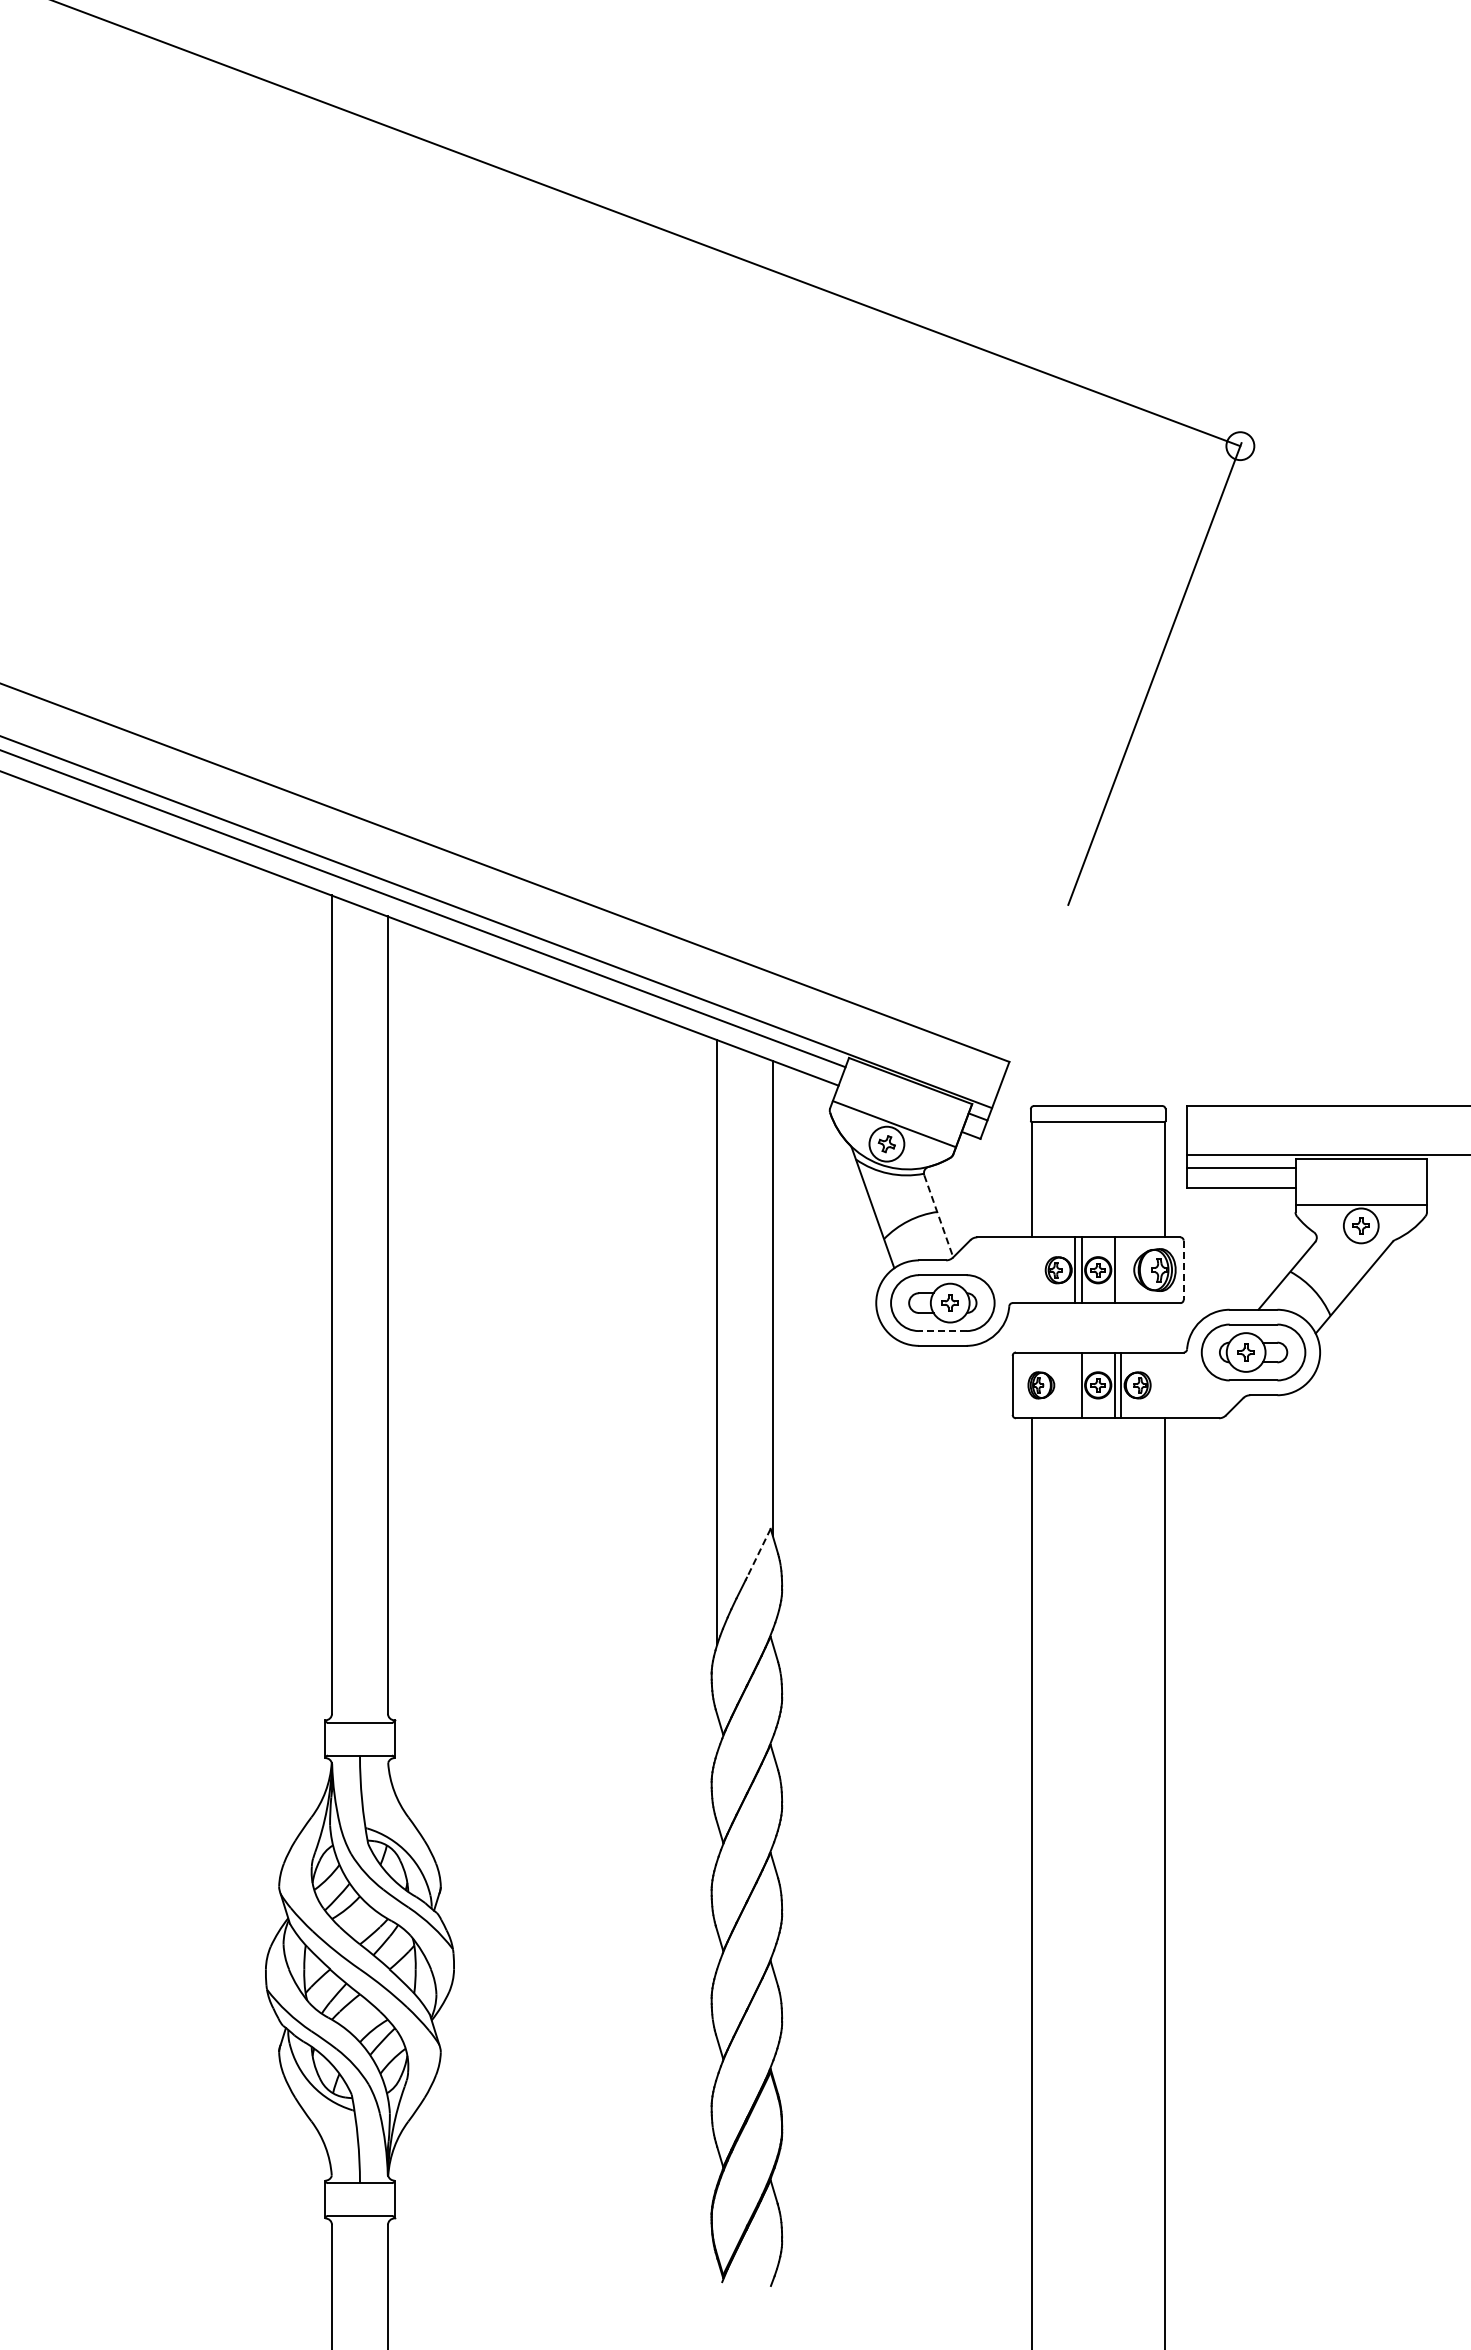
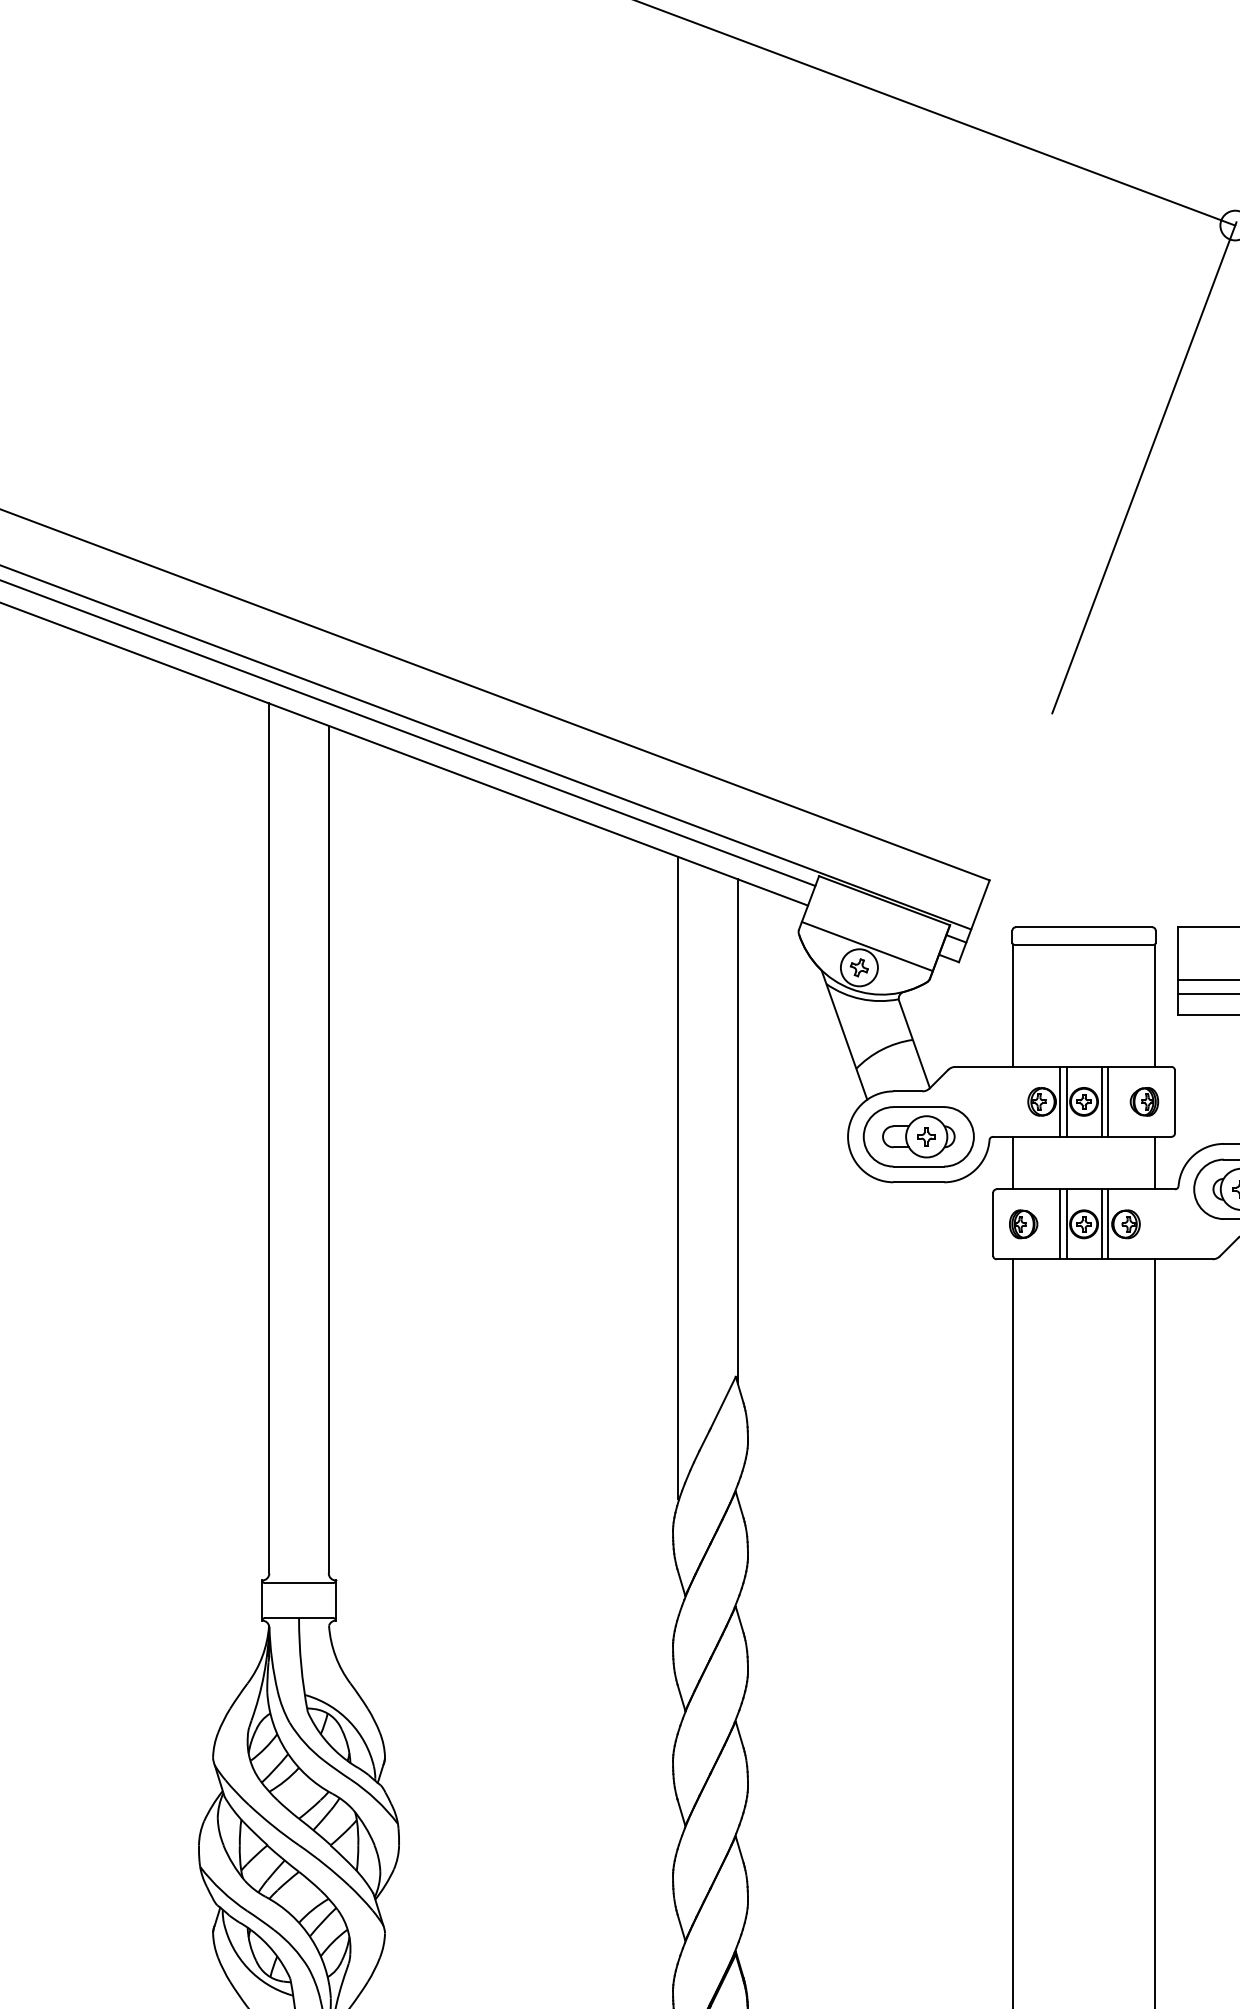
line: (938, 1216) -> (914, 1044), dashed -> solid
line: (1121, 1270) -> (1108, 1102), added
part: (1154, 1270) -> (1143, 1102), size x0.62
line: (1183, 1270) -> (1174, 1102), dashed -> solid
line: (1031, 1327) -> (1013, 1162), added
line: (1164, 1327) -> (1154, 1162), added
line: (942, 1331) -> (918, 1167), dashed -> solid
line: (1075, 1385) -> (1059, 1224), added
line: (758, 1553) -> (722, 1403), dashed -> solid

